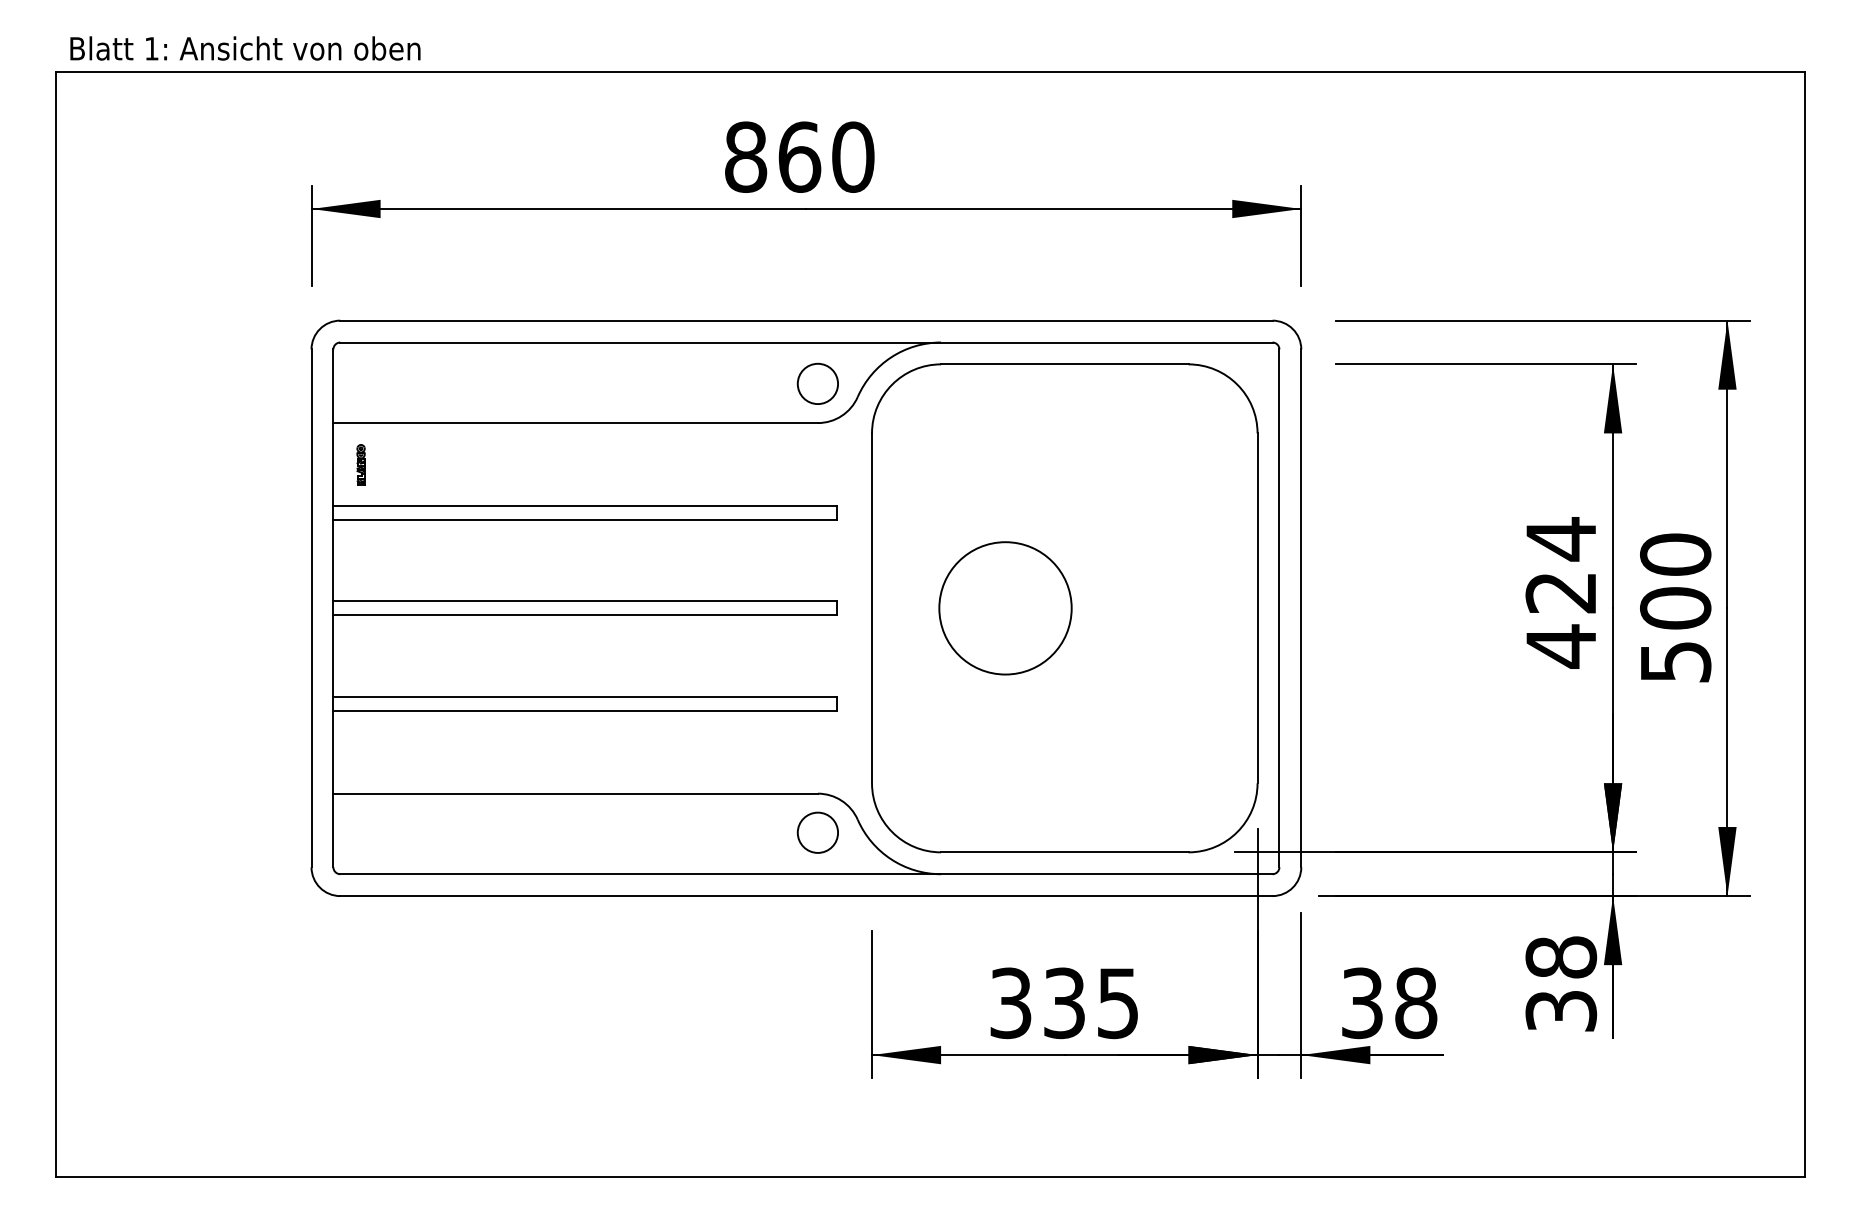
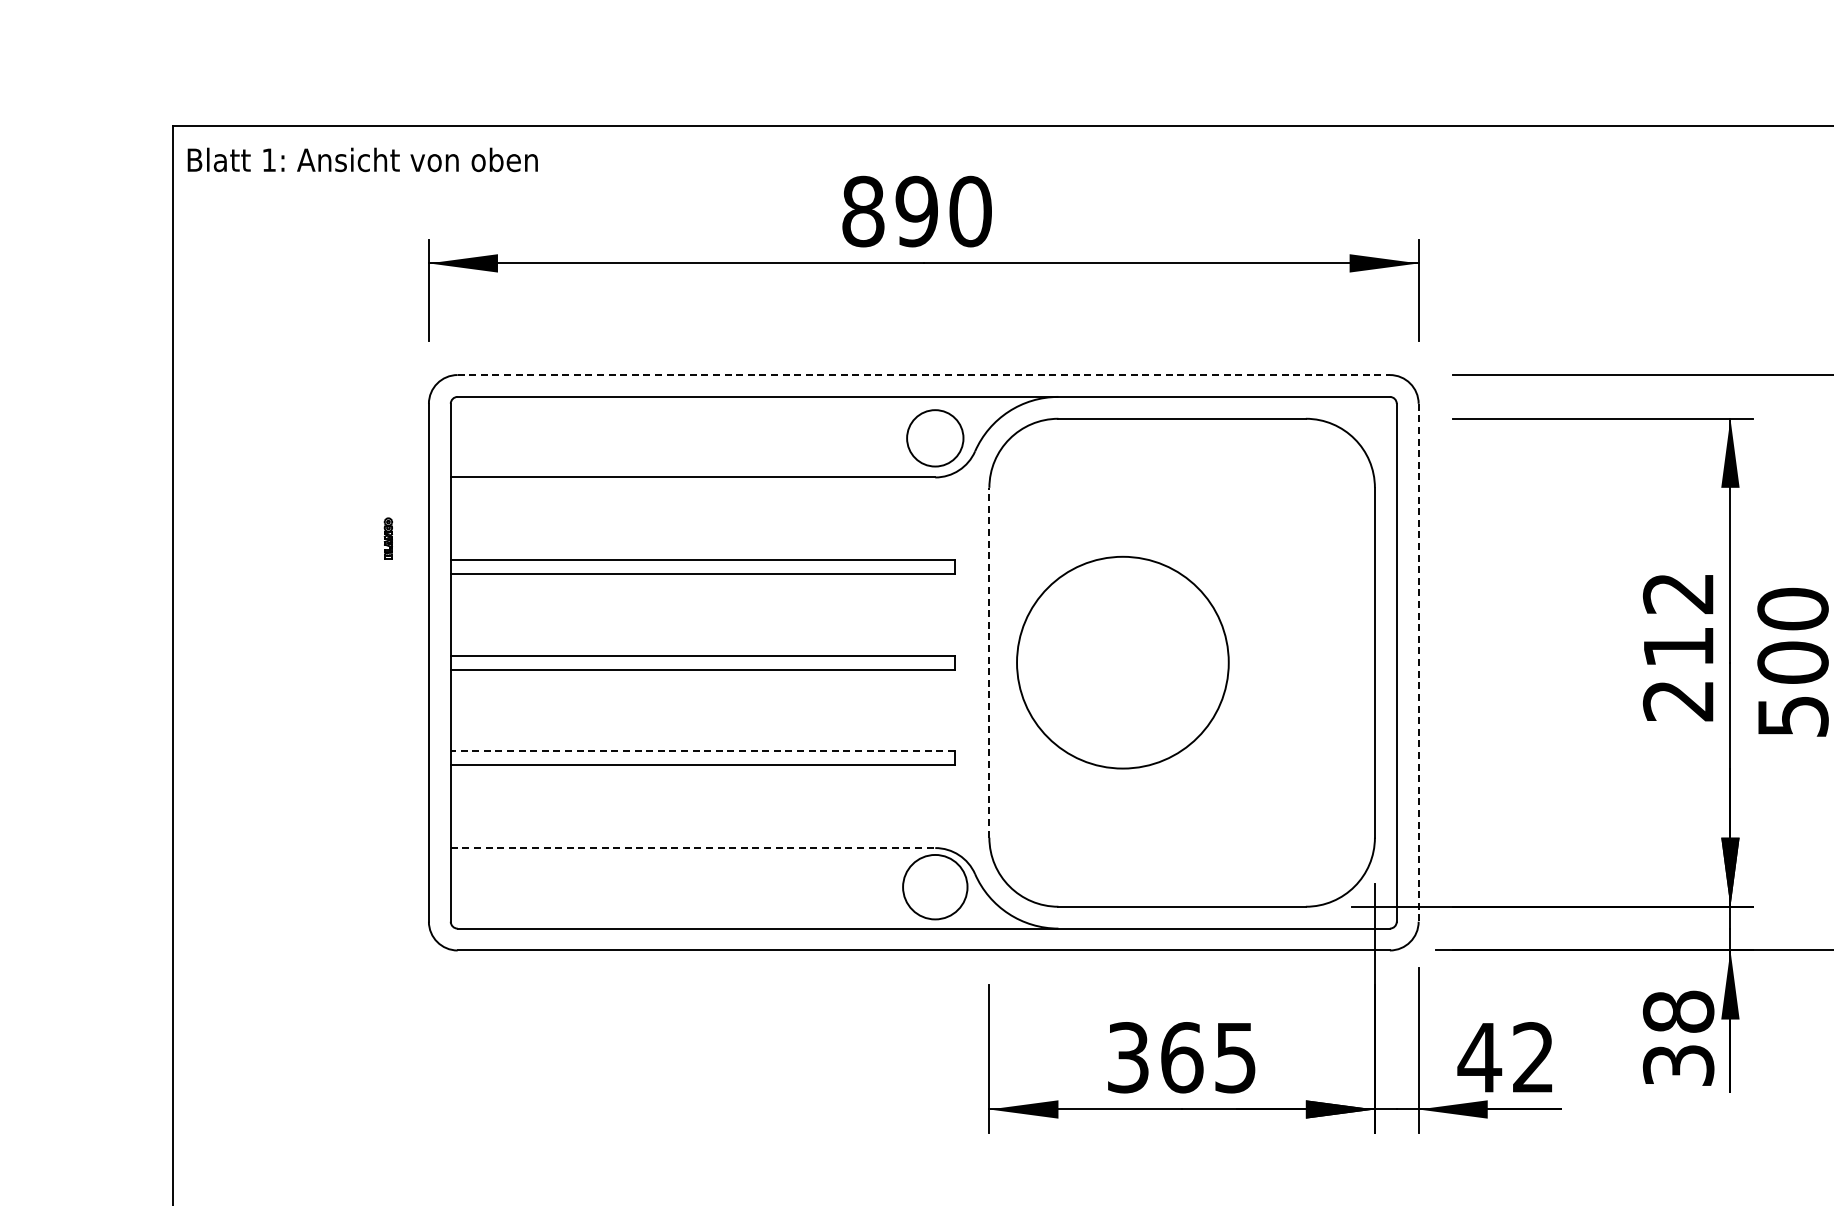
text: (245, 48) -> (362, 159), moved
text: (799, 156) -> (916, 210), 860 -> 890
line: (806, 320) -> (923, 374), solid -> dashed
circle: (817, 383) -> (934, 437), size x1.4
part: (360, 464) -> (387, 537), moved
text: (1560, 592) -> (1677, 646), 424 -> 212
line: (872, 608) -> (989, 662), solid -> dashed
circle: (1005, 608) -> (1122, 662), size x1.6
line: (1301, 608) -> (1418, 662), solid -> dashed
line: (584, 696) -> (701, 750), solid -> dashed
line: (576, 793) -> (693, 847), solid -> dashed
circle: (817, 832) -> (934, 886), size x1.6
text: (1064, 1003) -> (1181, 1057), 335 -> 365
text: (1388, 1003) -> (1505, 1057), 38 -> 42

